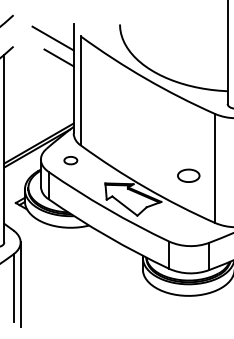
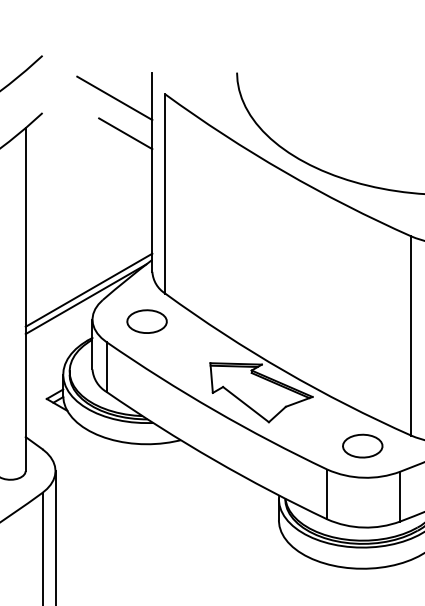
part: (70, 160) -> (146, 321), size x1.67
part: (188, 175) -> (362, 445), moved

